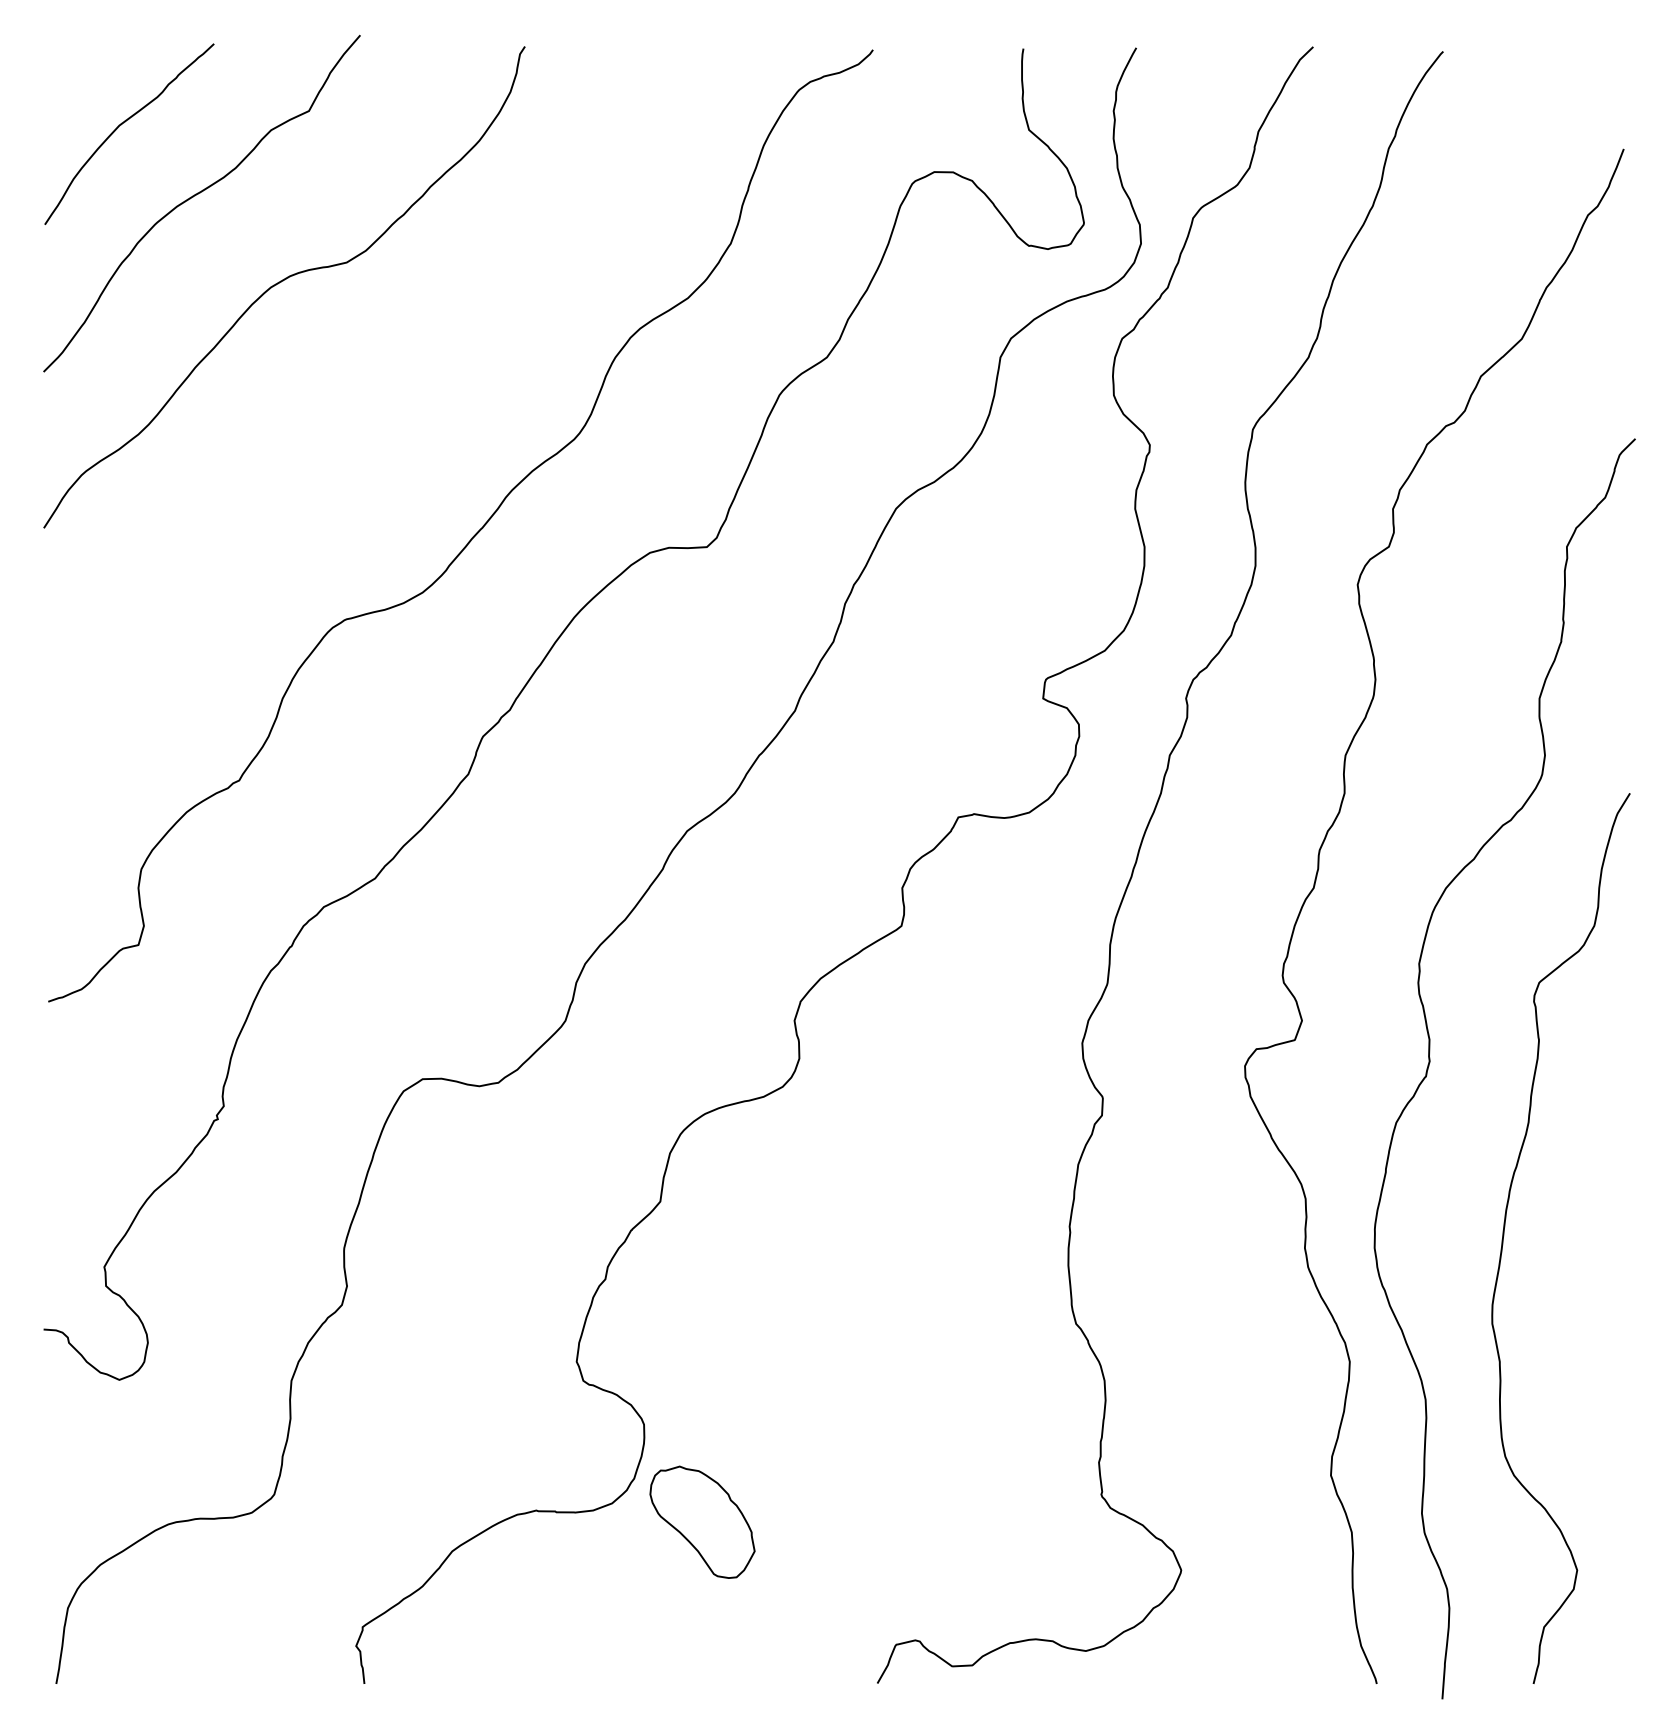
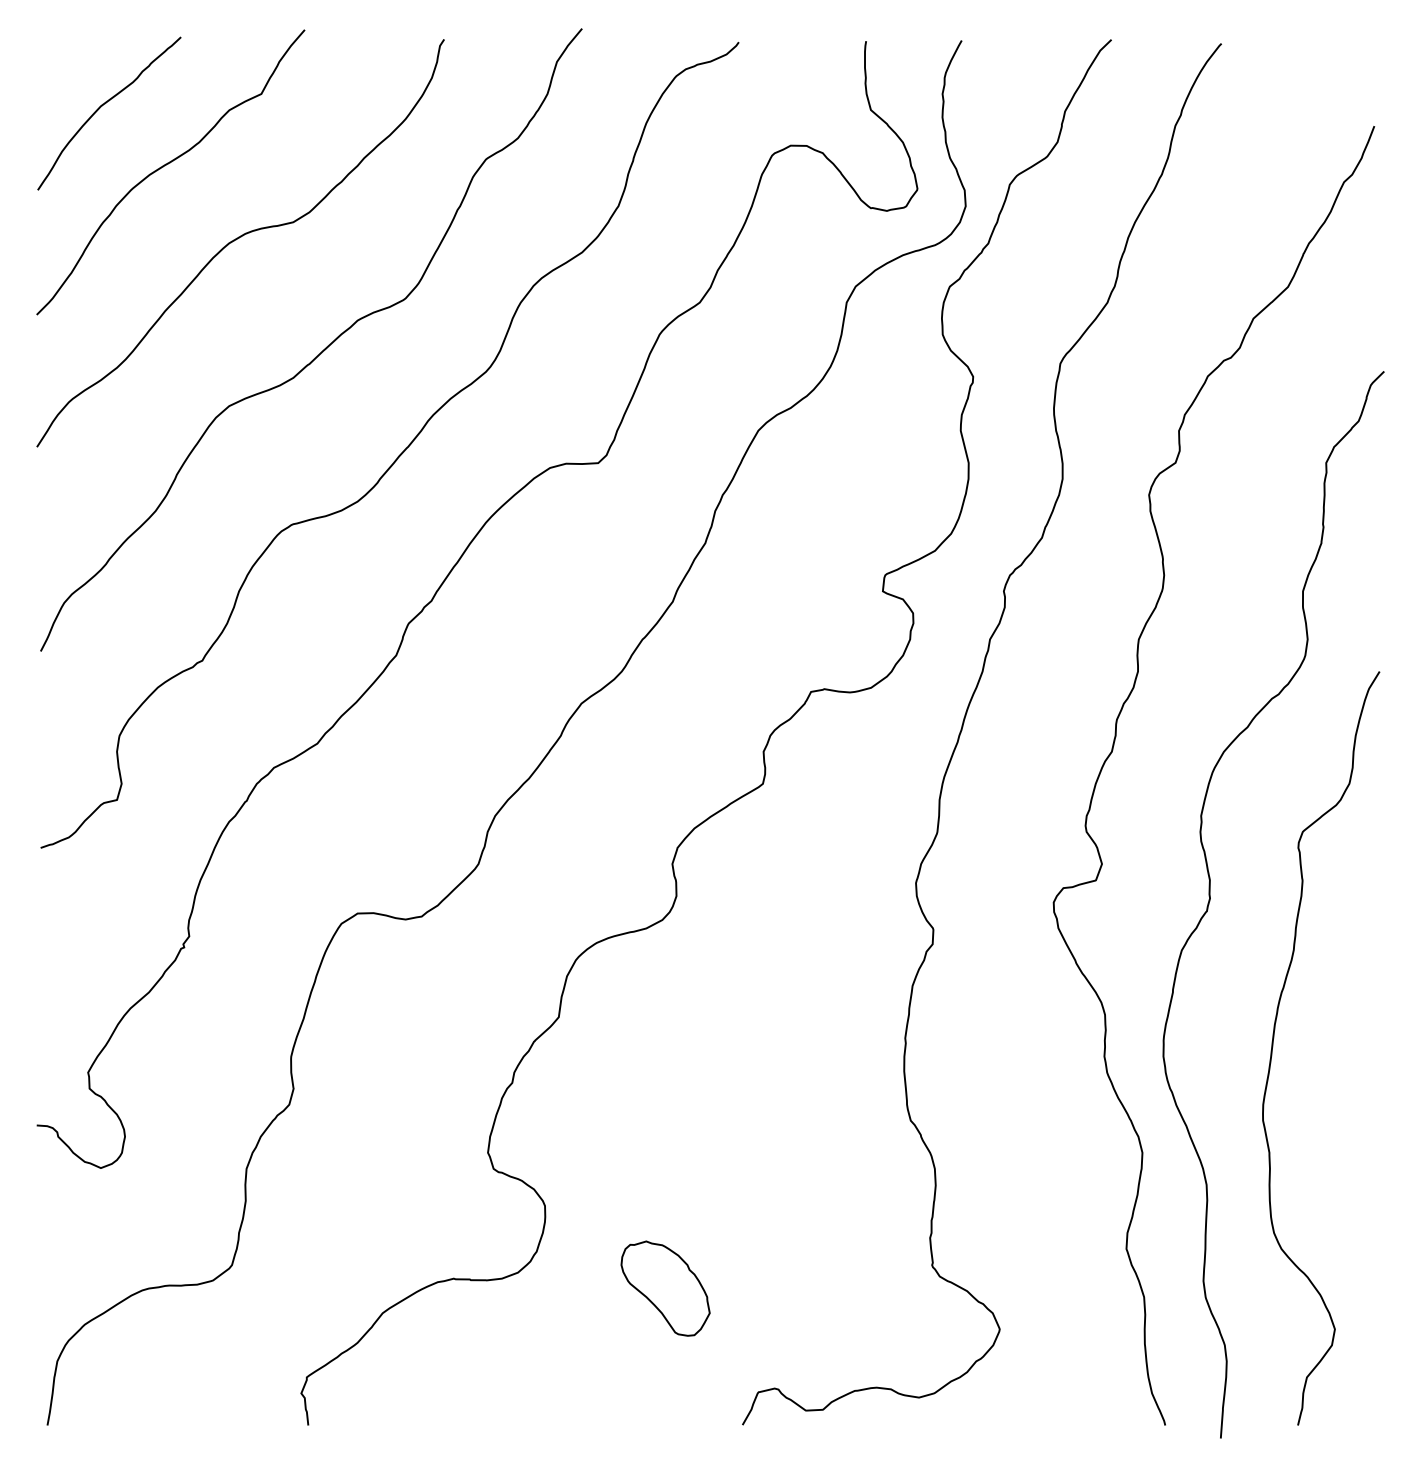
curve: (380, 414) -> (321, 350), added
part: (702, 1521) -> (665, 1287), moved

